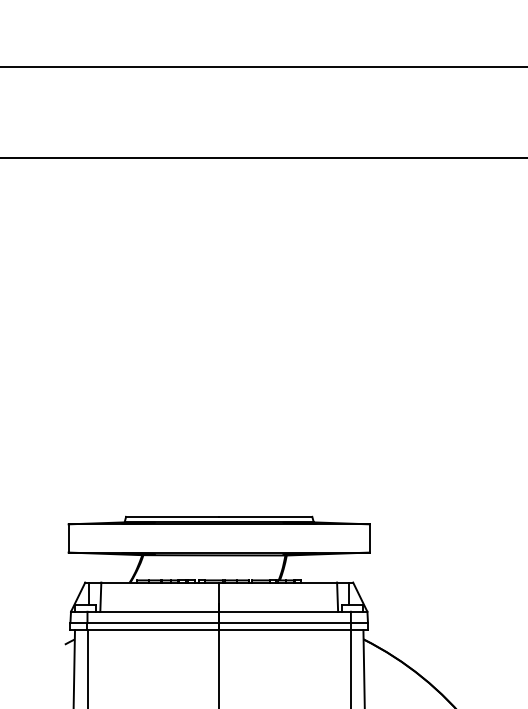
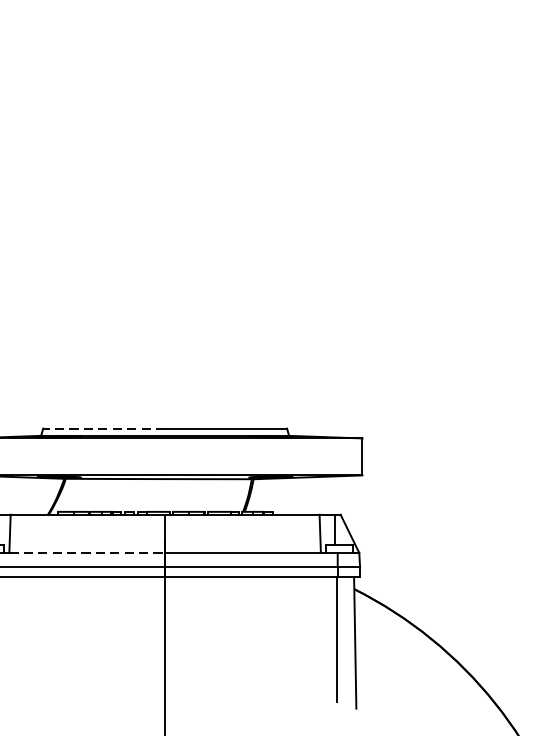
line: (172, 516) -> (103, 428), solid -> dashed
line: (160, 611) -> (88, 552), solid -> dashed

